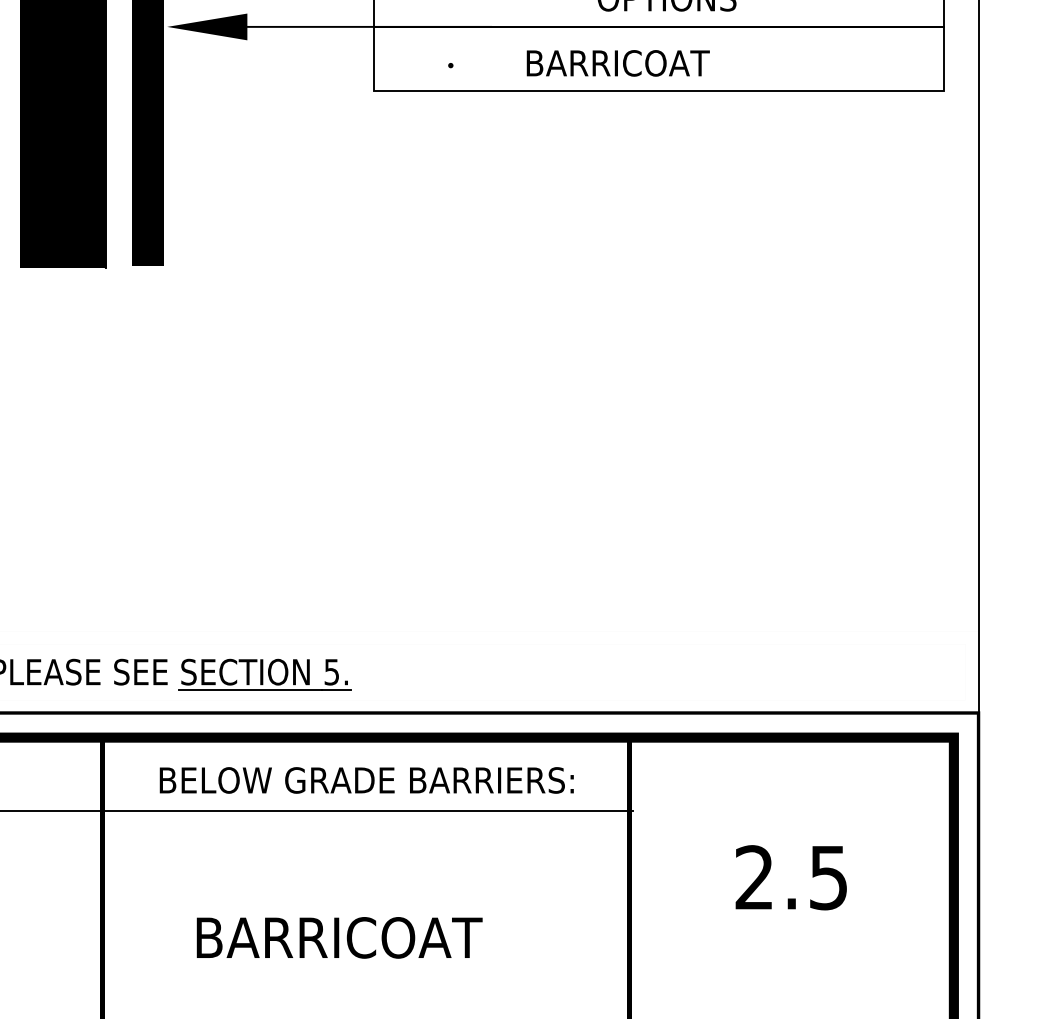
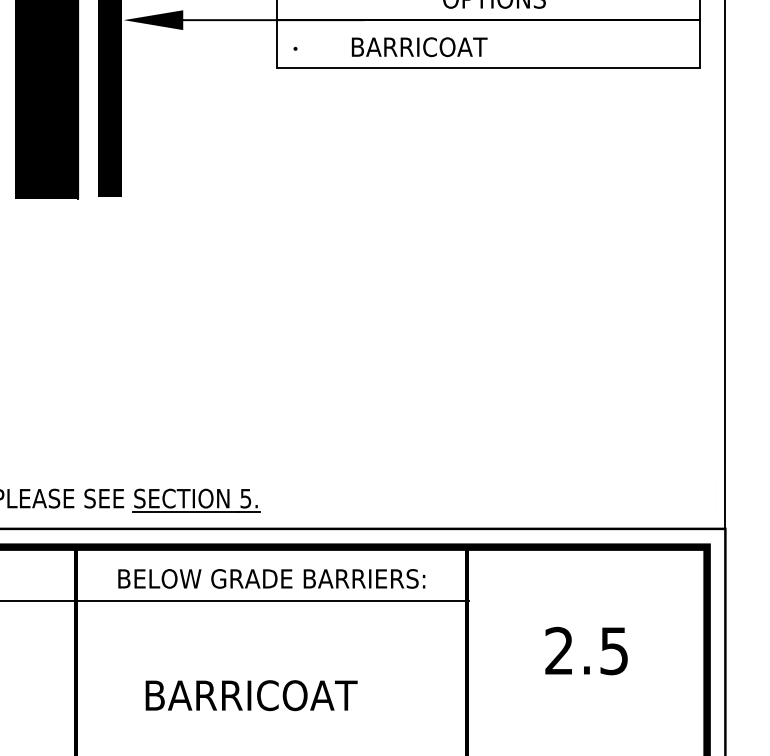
text: (578, 63) -> (390, 47), moved

